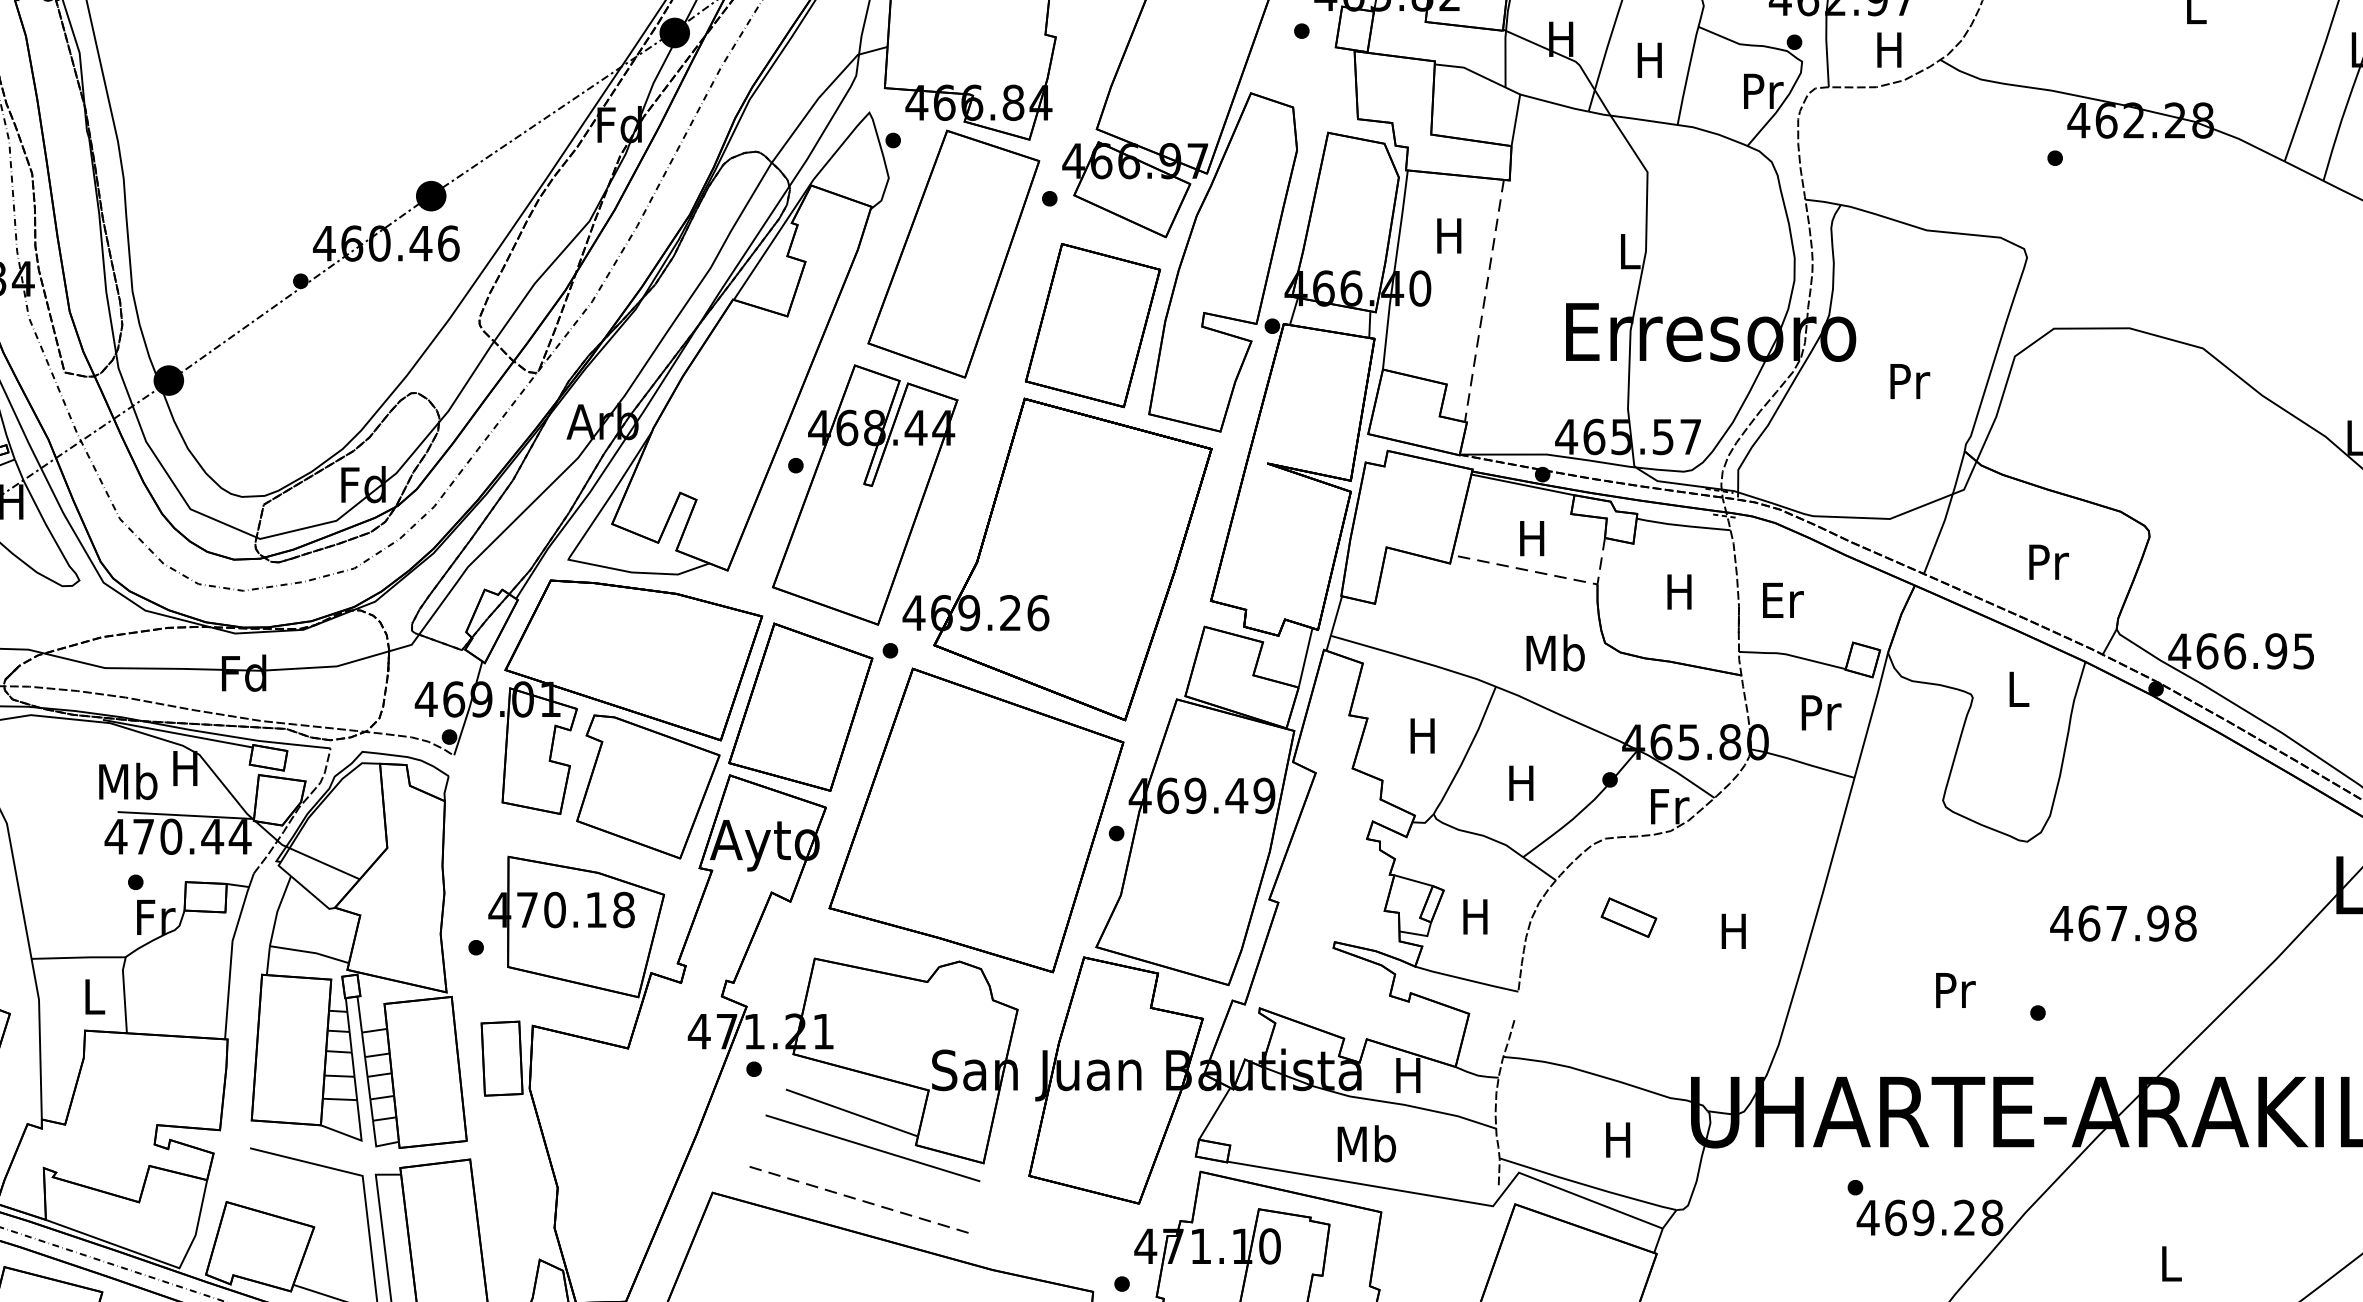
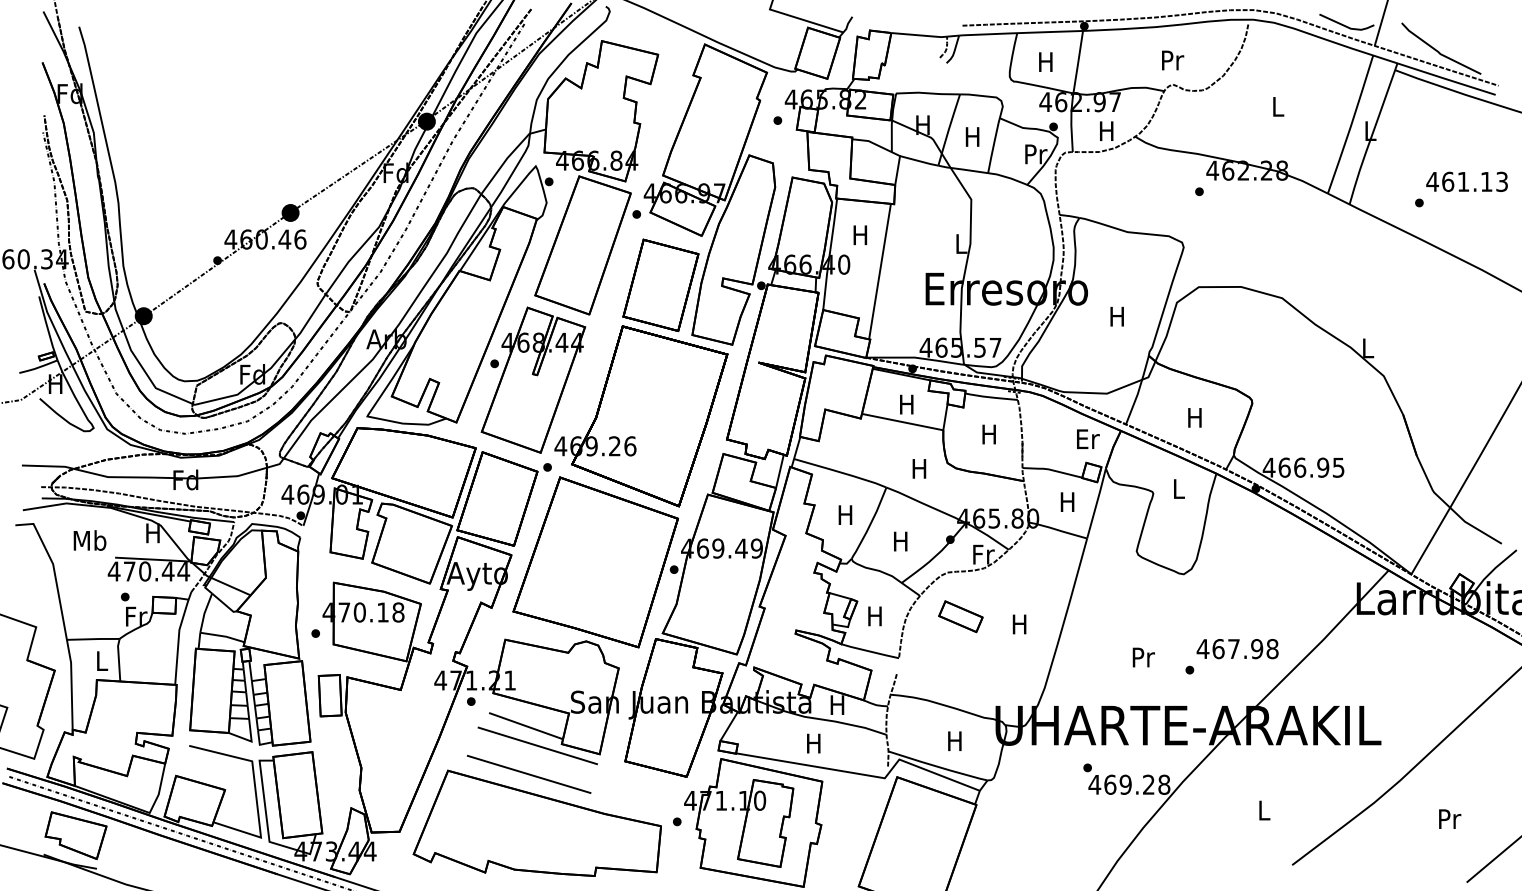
line: (1485, 300) -> (880, 271), dashed -> solid
text: (1910, 381) -> (1118, 316), Pr -> H
text: (2049, 561) -> (1196, 417), Pr -> H
line: (1547, 574) -> (915, 424), dashed -> solid
text: (1783, 599) -> (1088, 438), moved
text: (1554, 652) -> (919, 468), Mb -> H
text: (1821, 711) -> (1068, 501), Pr -> H
text: (127, 781) -> (89, 540), moved
part: (1628, 917) -> (960, 616), size x1.43
text: (2123, 924) -> (1237, 649), moved
text: (1367, 1144) -> (814, 743), Mb -> H
line: (858, 1199) -> (529, 774), dashed -> solid

